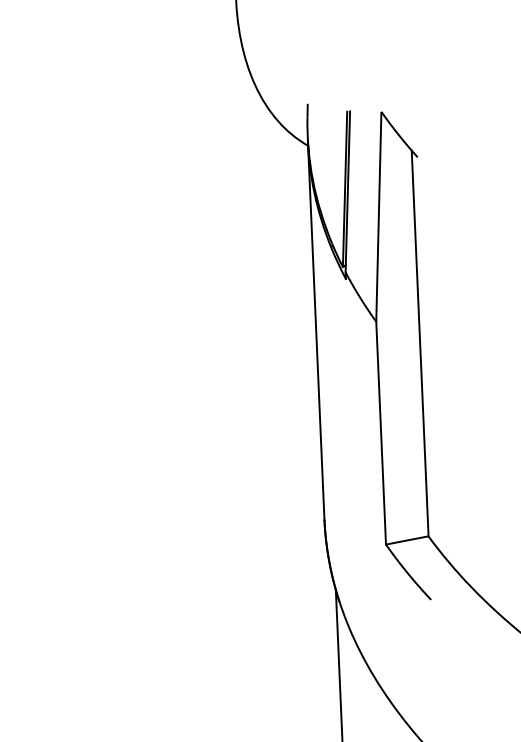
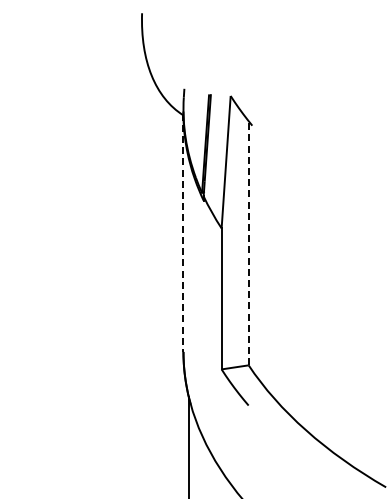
line: (316, 332) -> (183, 233), solid -> dashed
line: (419, 342) -> (248, 242), solid -> dashed

